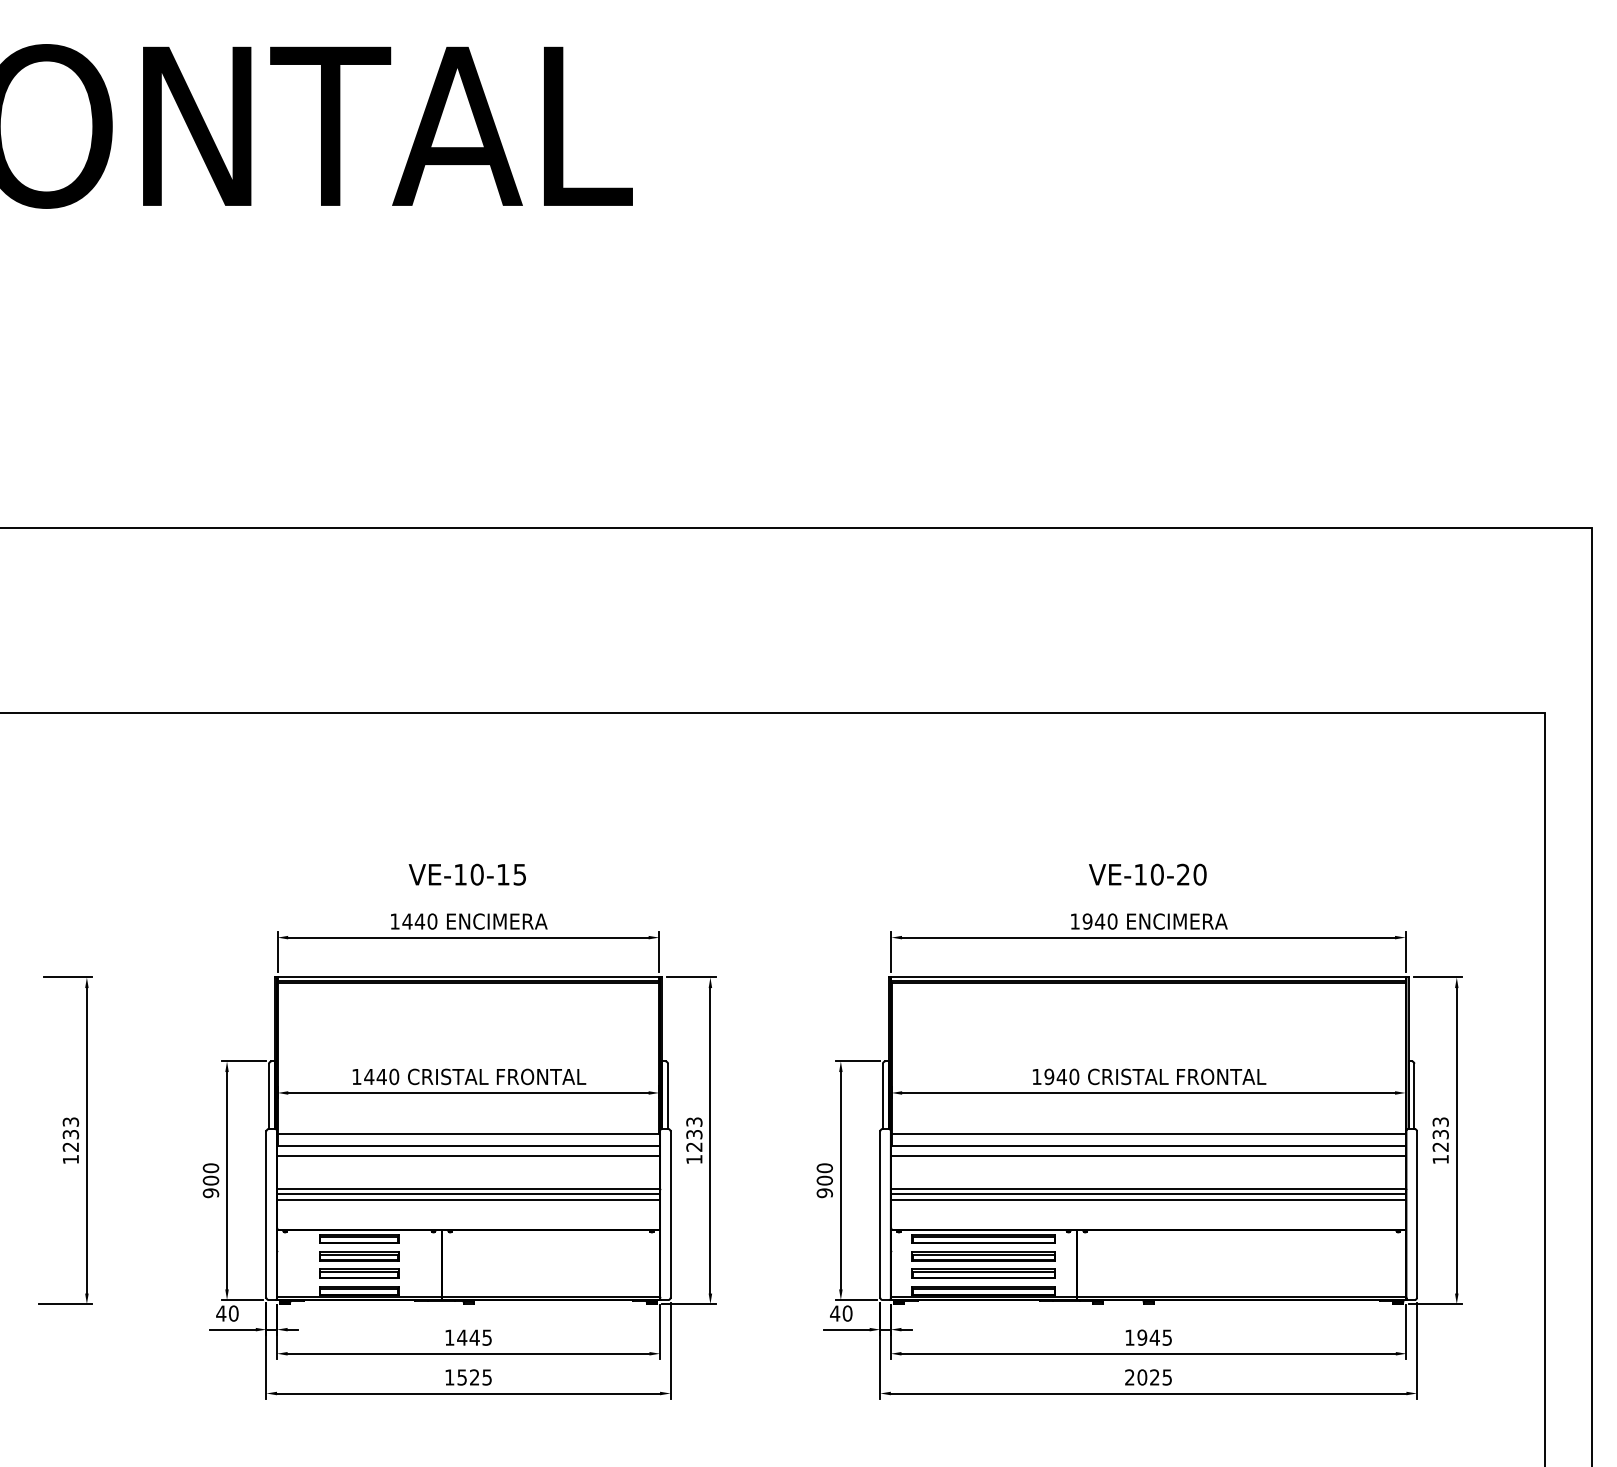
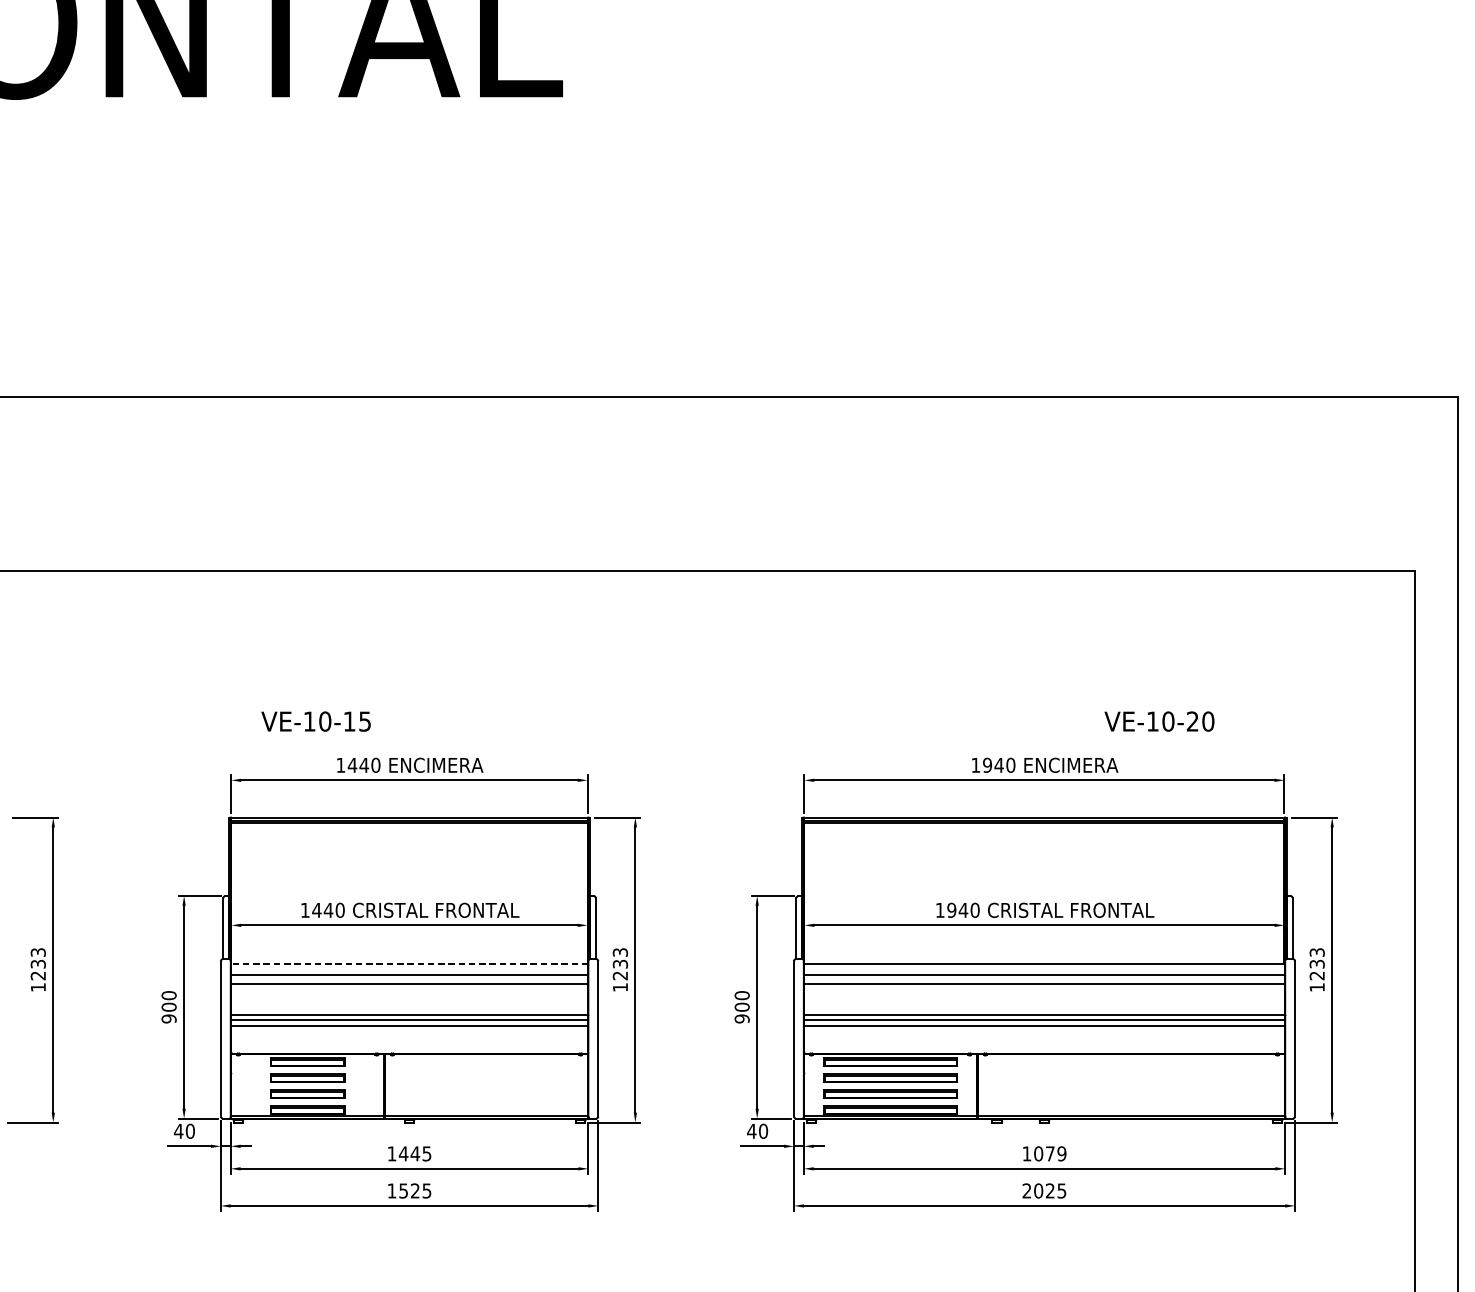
text: (466, 874) -> (315, 721), moved
text: (1147, 874) -> (1159, 721), moved
line: (468, 1133) -> (409, 963), solid -> dashed
text: (1154, 1337) -> (1049, 1153), 1945 -> 1079

